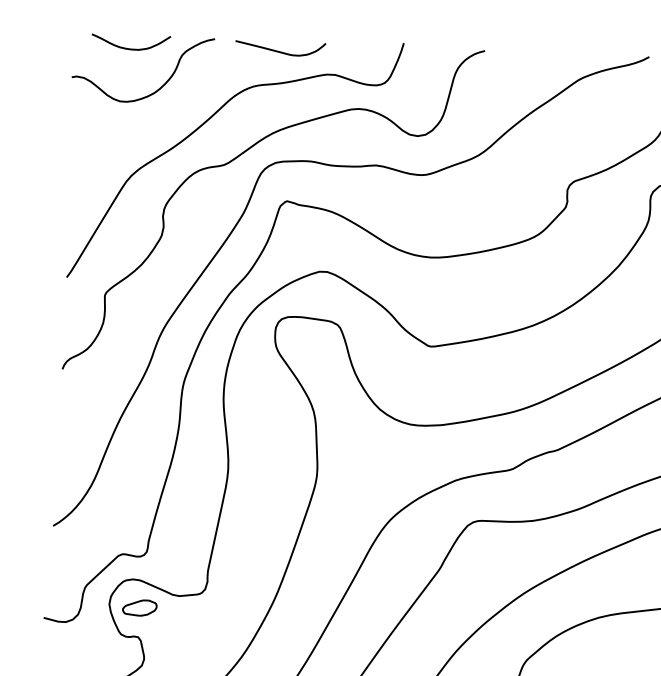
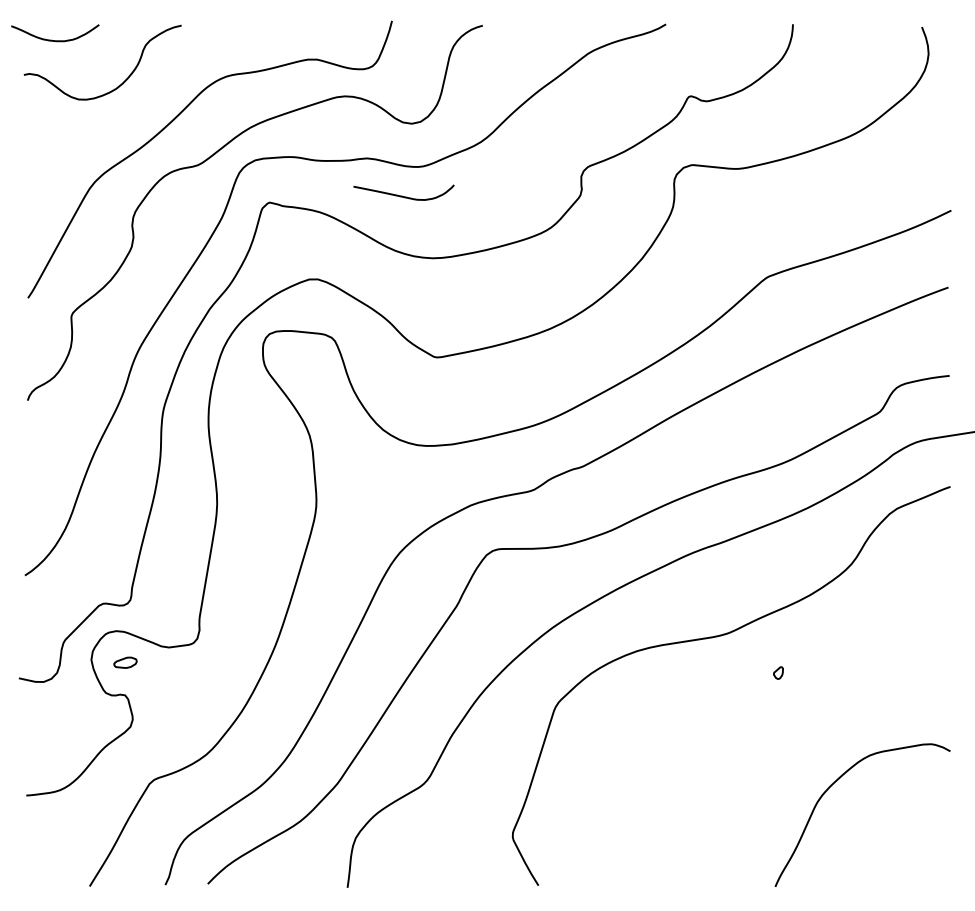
curve: (131, 48) -> (55, 40), moved
curve: (279, 50) -> (402, 195), moved
part: (139, 607) -> (125, 662), size x0.6

